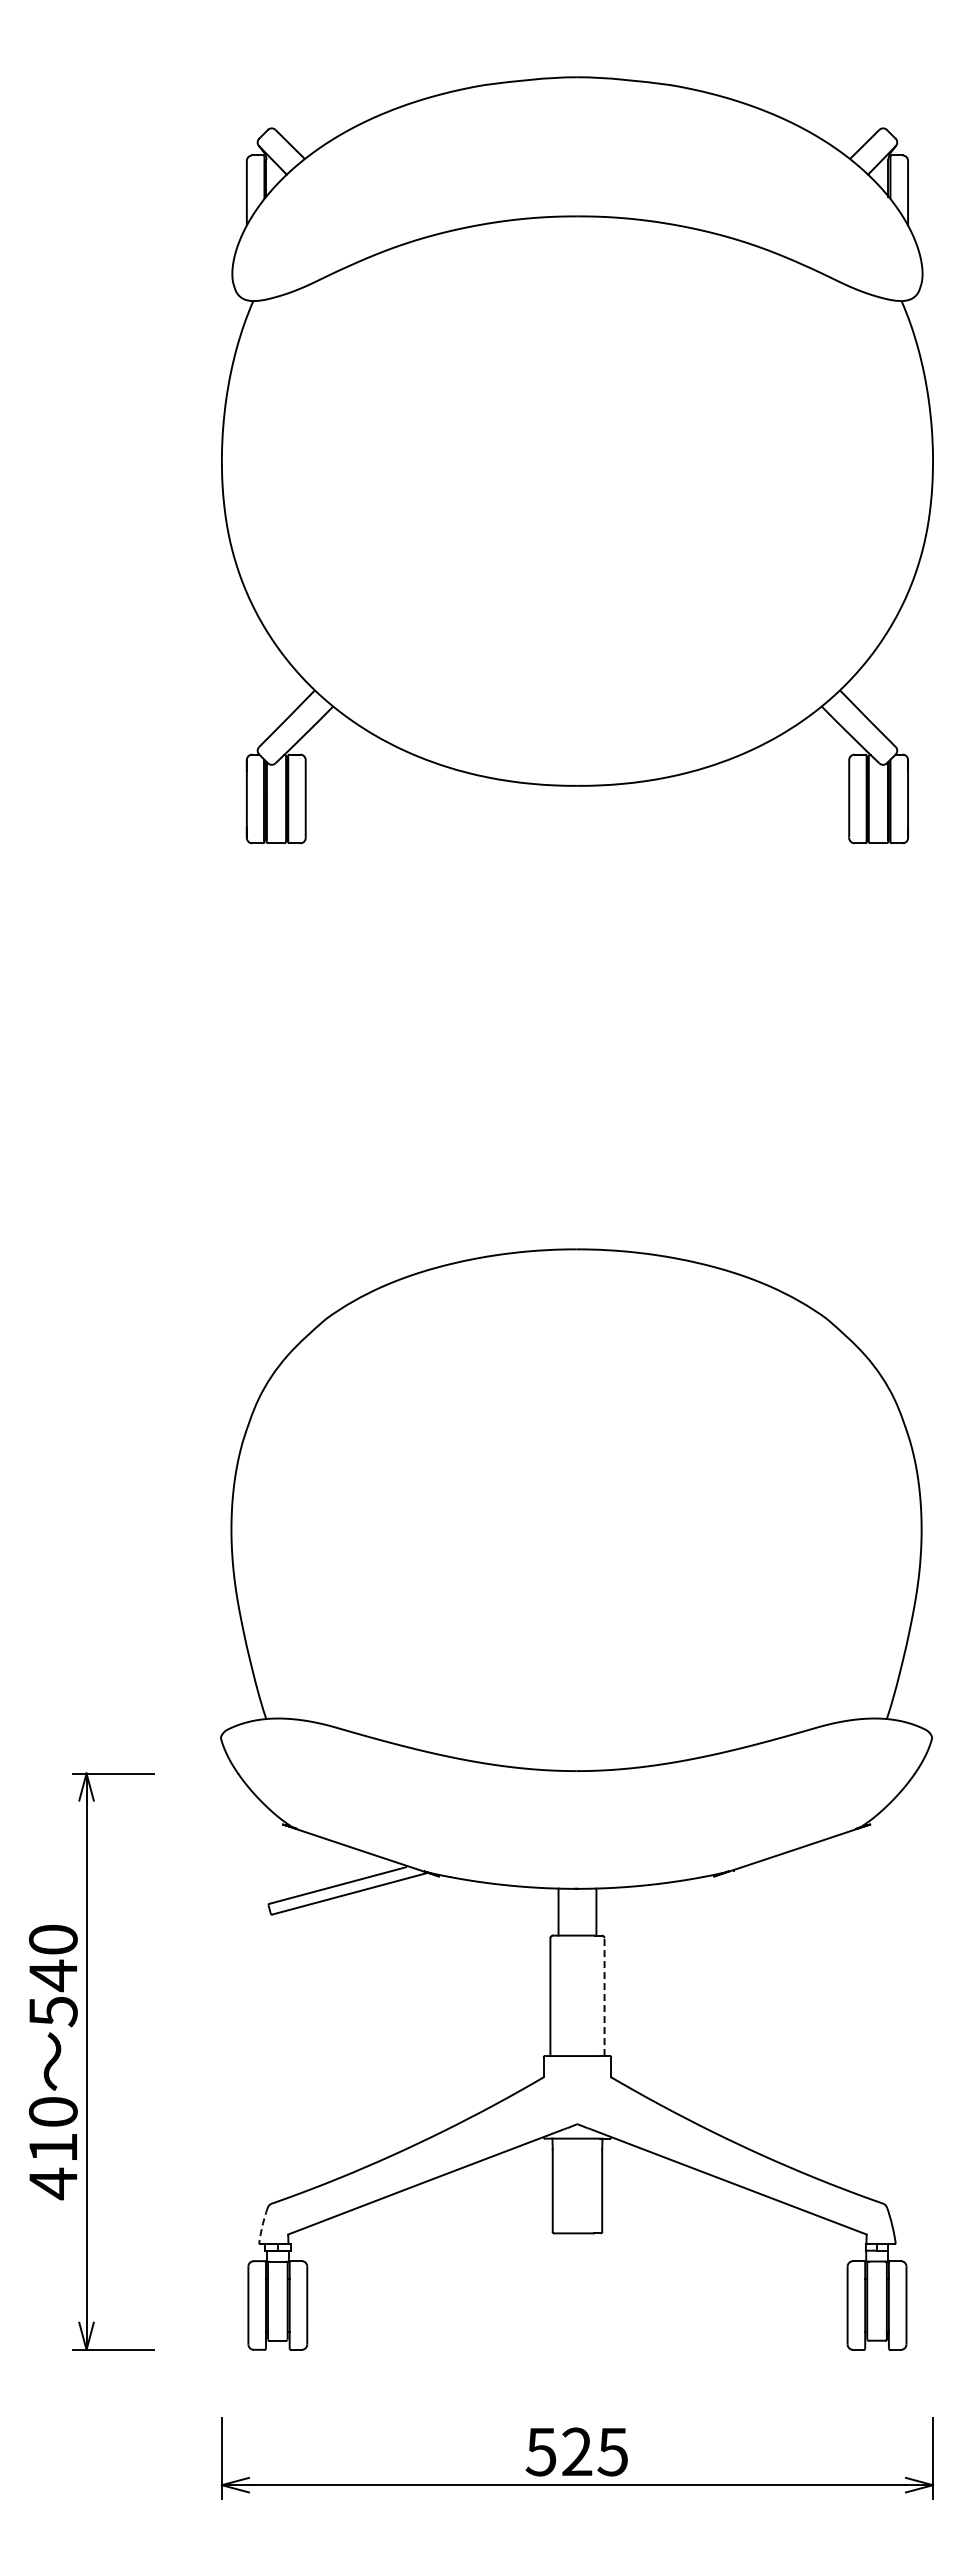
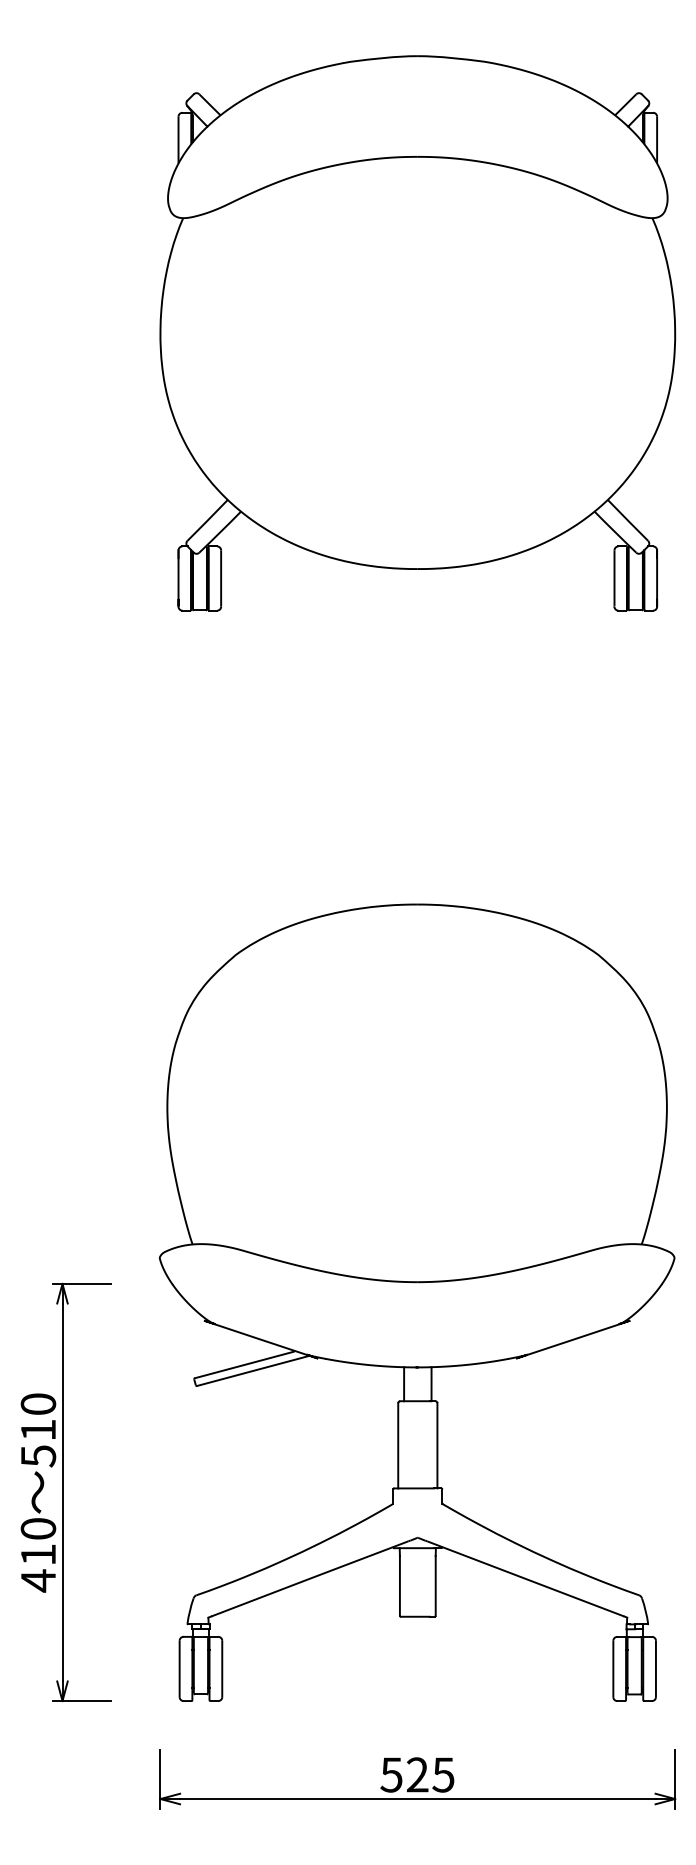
text: (52, 1975) -> (37, 1430), 540 -> 510
line: (604, 1997) -> (437, 1446), dashed -> solid
arc: (262, 2225) -> (189, 1611), dashed -> solid

